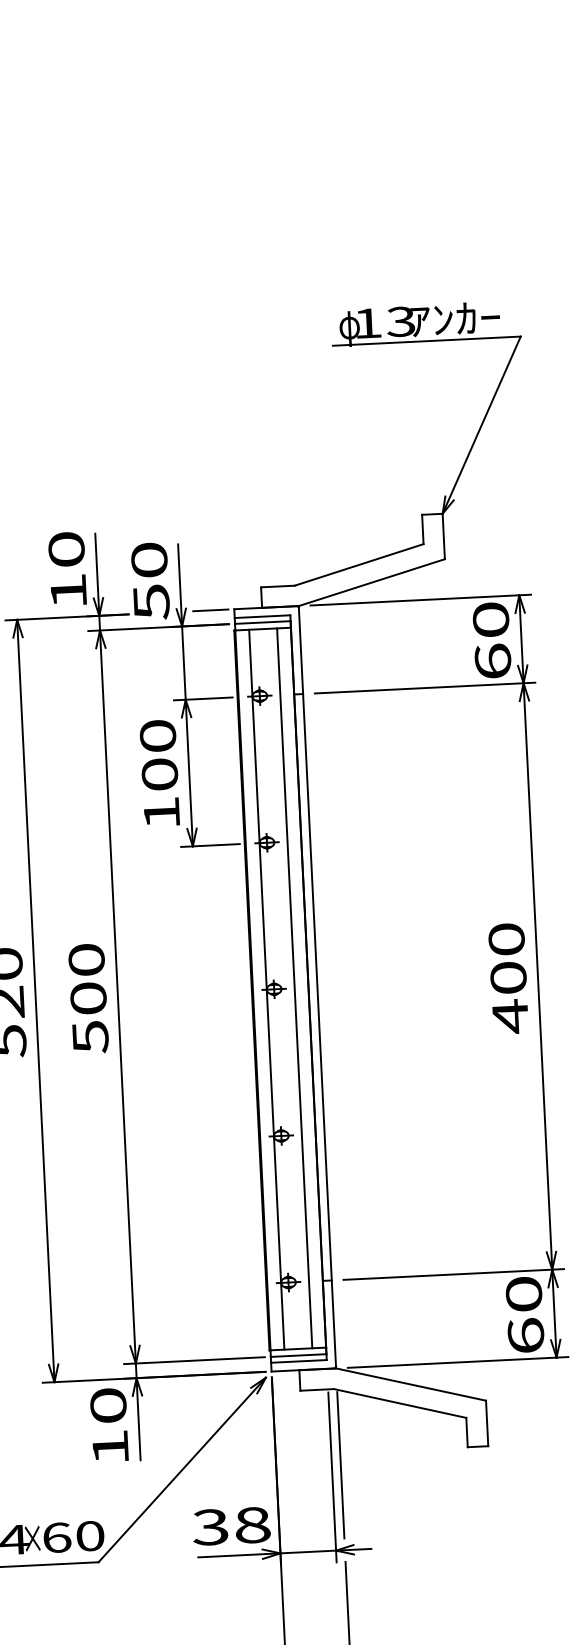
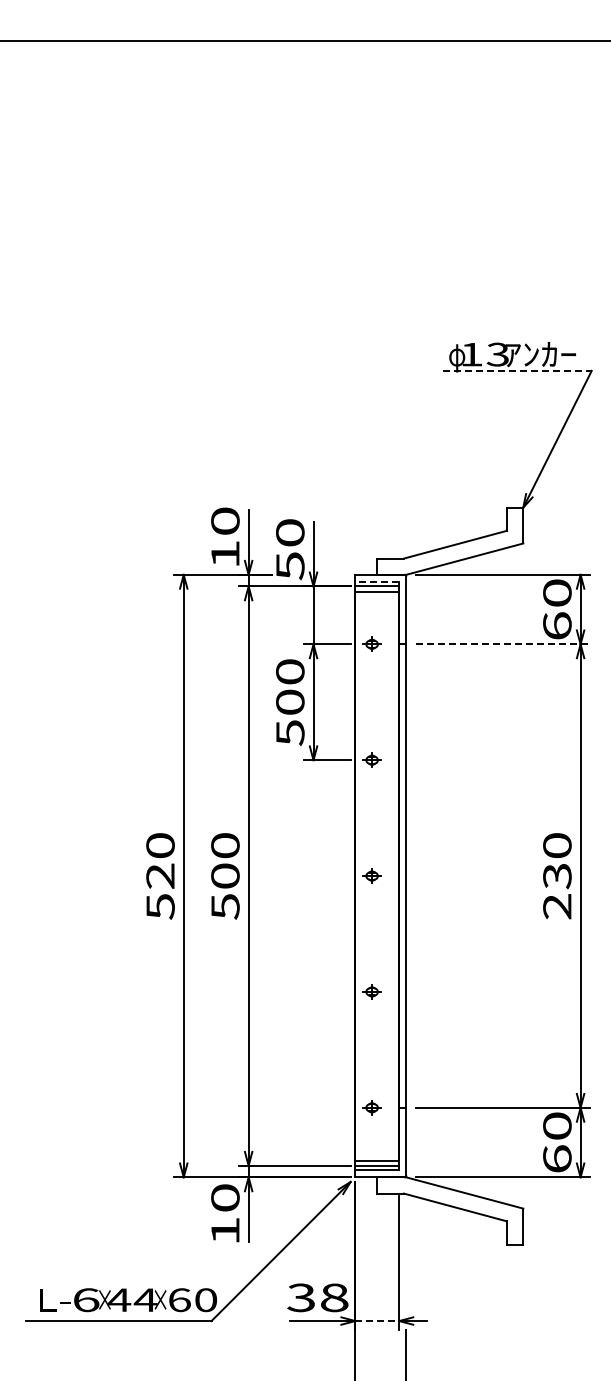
line: (428, 340) -> (518, 370), solid -> dashed
line: (210, 609) -> (336, 574), removed
line: (262, 616) -> (377, 581), solid -> dashed
line: (426, 688) -> (503, 644), solid -> dashed
text: (162, 814) -> (290, 733), 100 -> 500
line: (294, 987) -> (388, 875), removed
line: (267, 988) -> (366, 875), removed
text: (509, 997) -> (557, 891), 400 -> 230
line: (341, 1464) -> (406, 1253), removed
line: (308, 1552) -> (377, 1321), solid -> dashed

